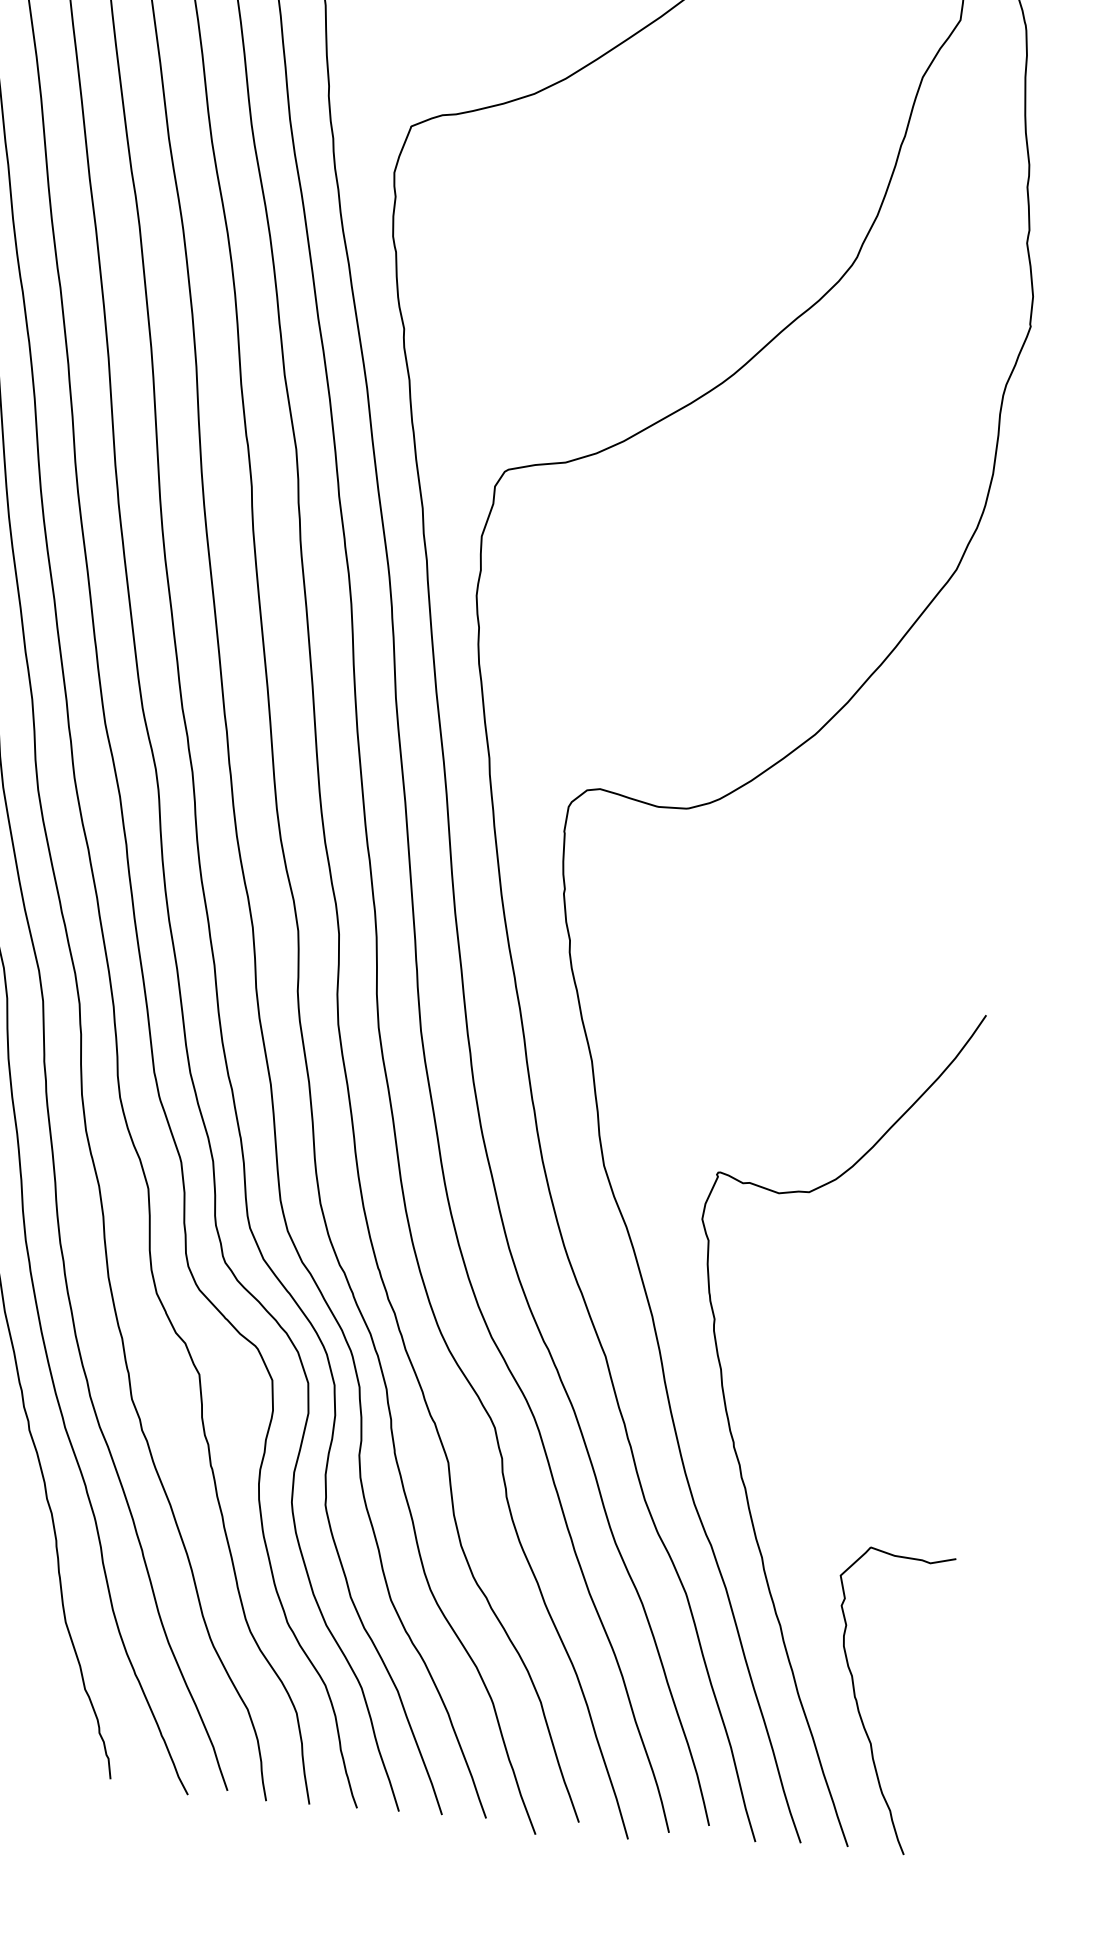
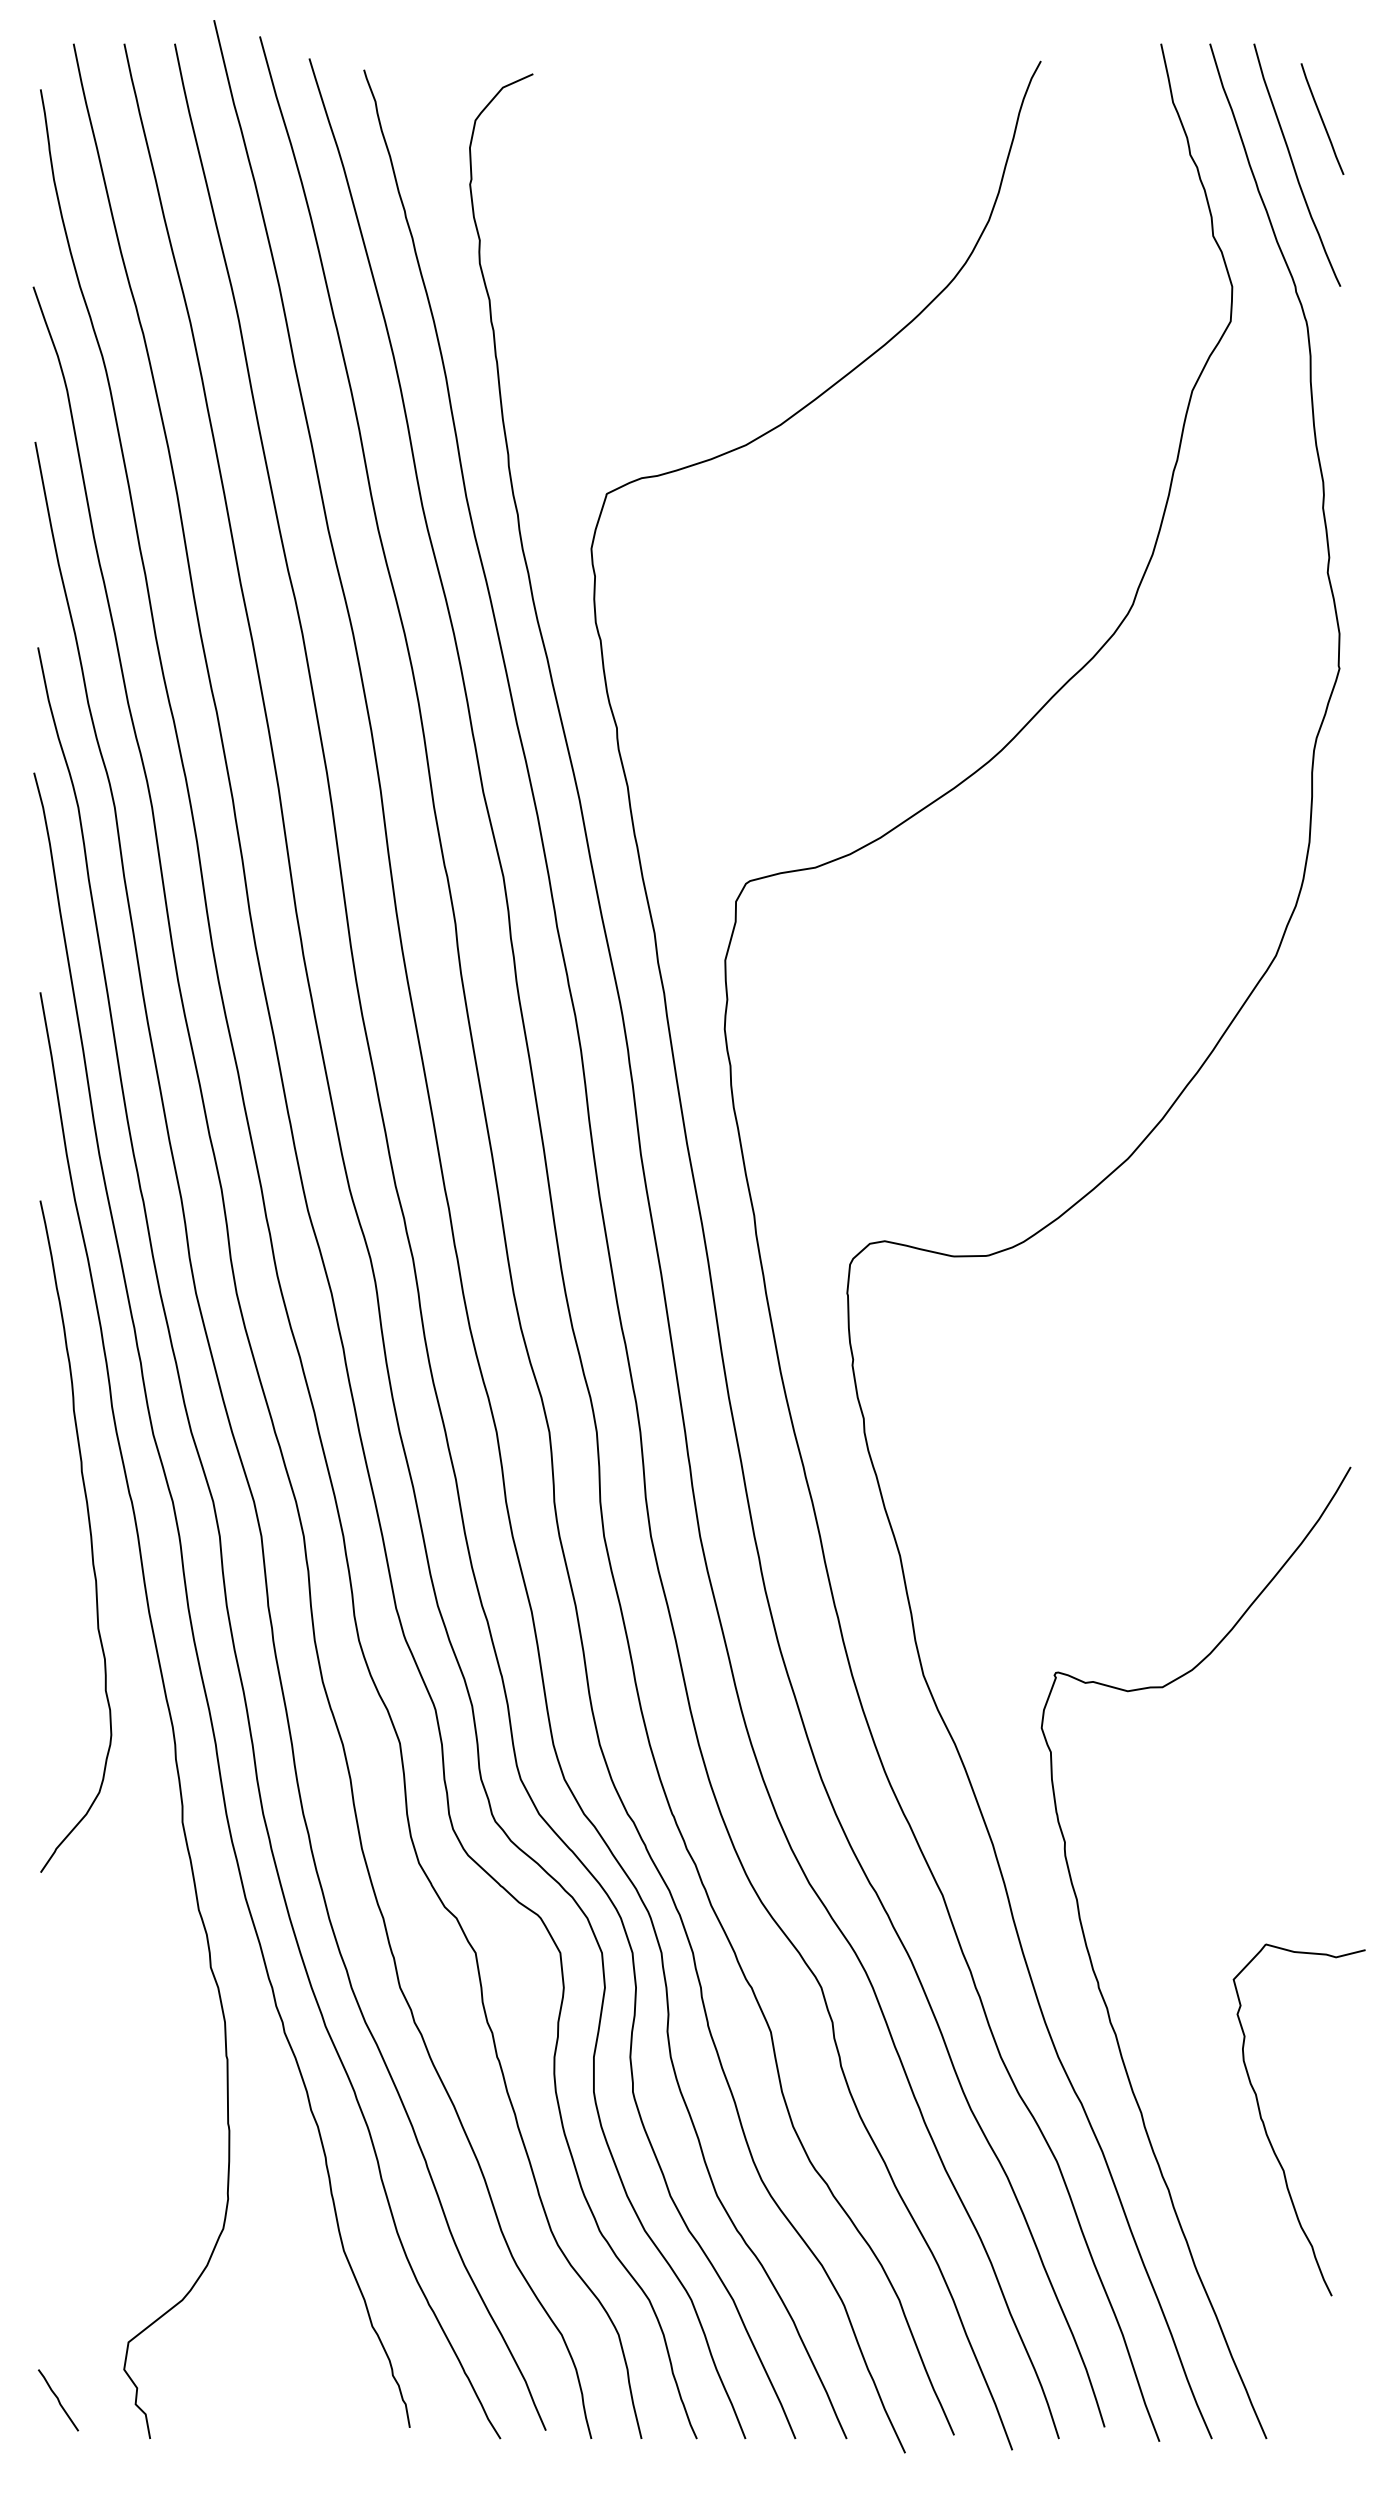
curve: (858, 1706) -> (1266, 2129), moved

